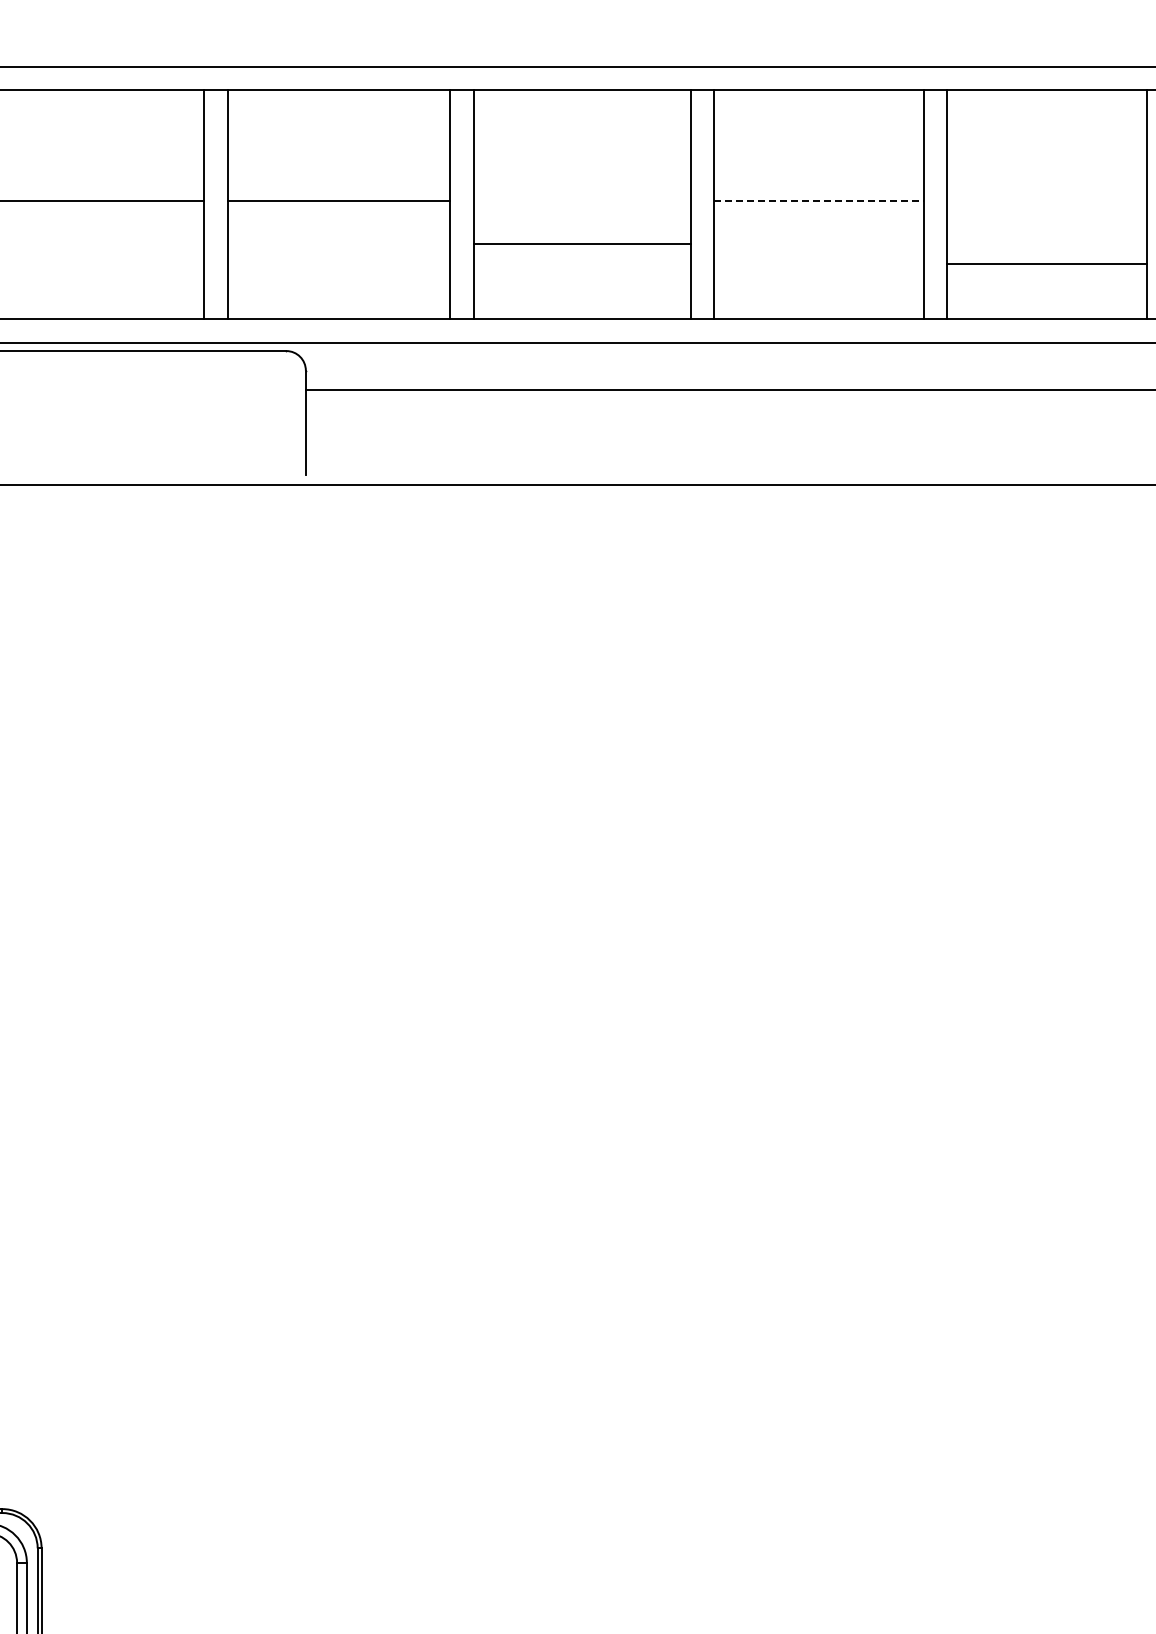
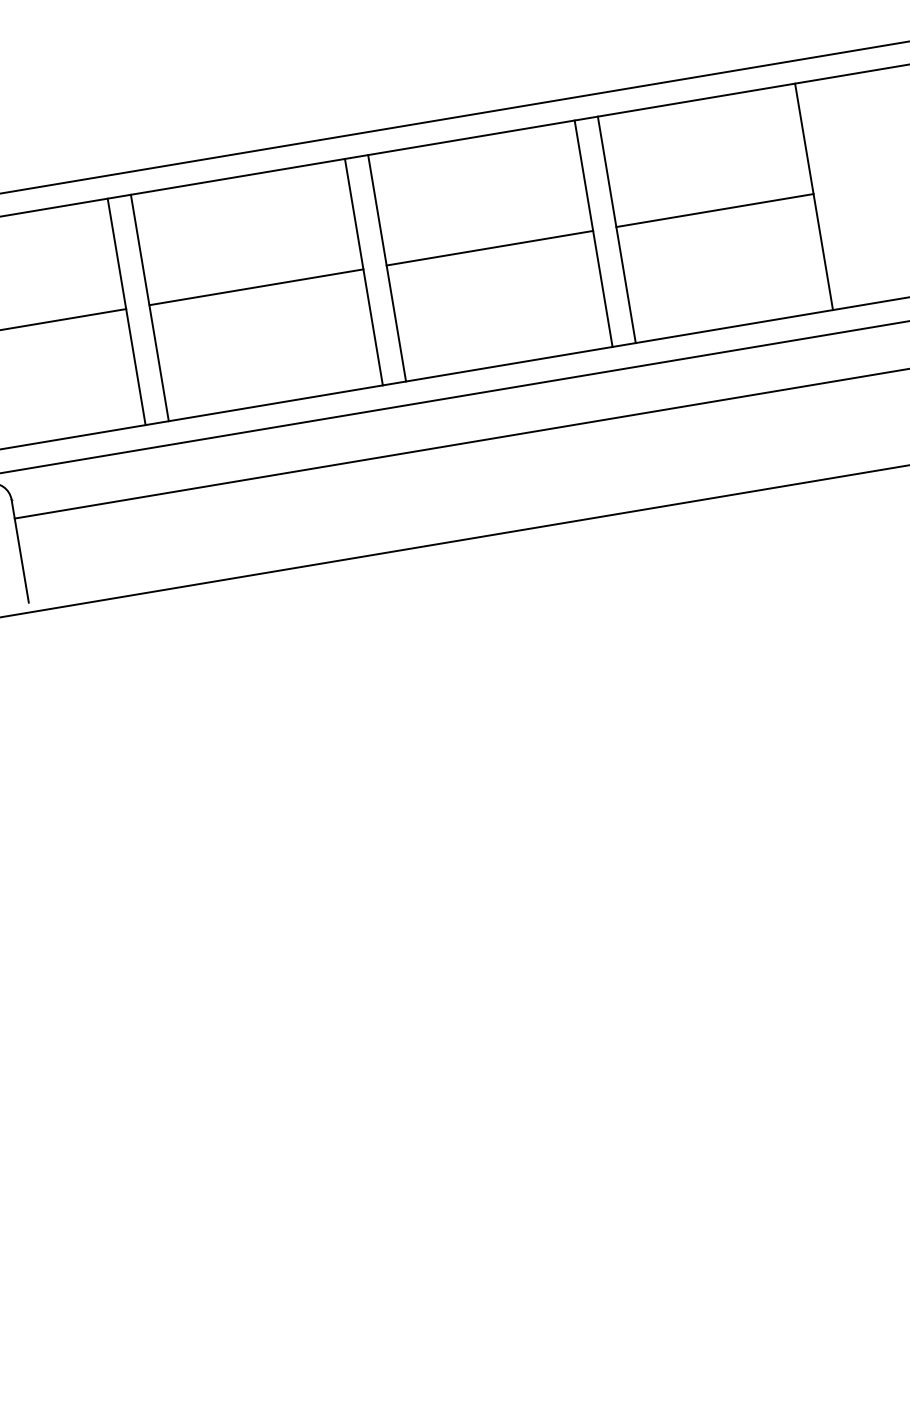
line: (819, 201) -> (490, 248), dashed -> solid
line: (582, 244) -> (256, 287), moved
line: (1047, 264) -> (715, 210), moved

